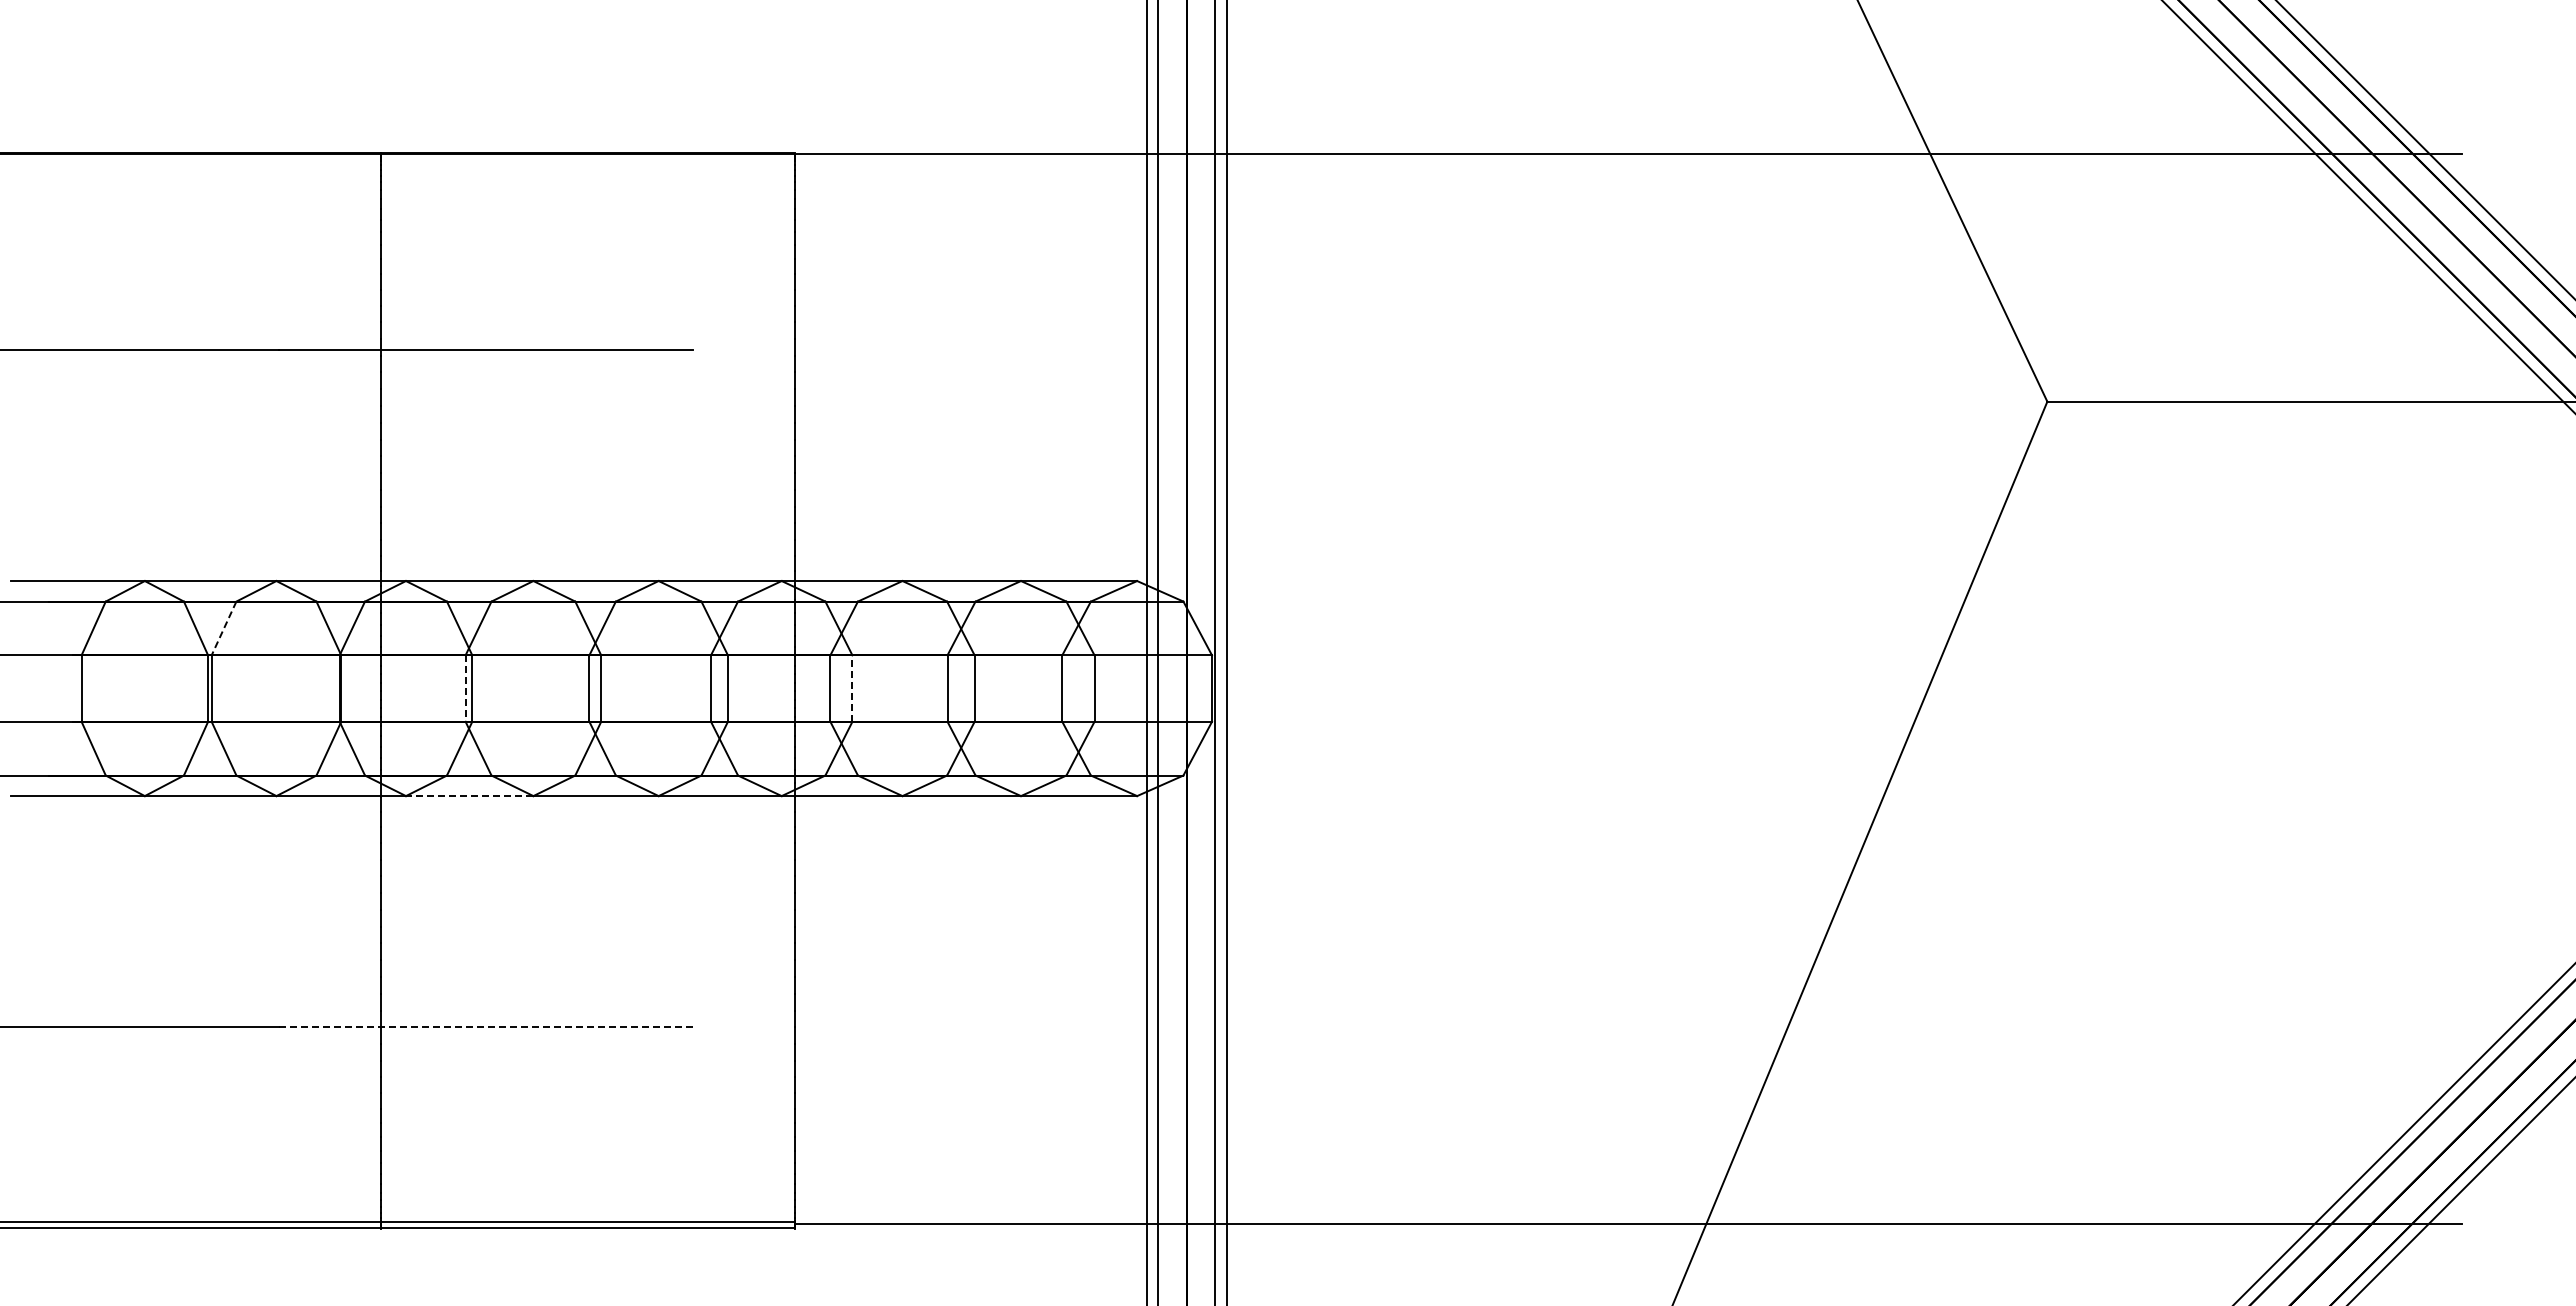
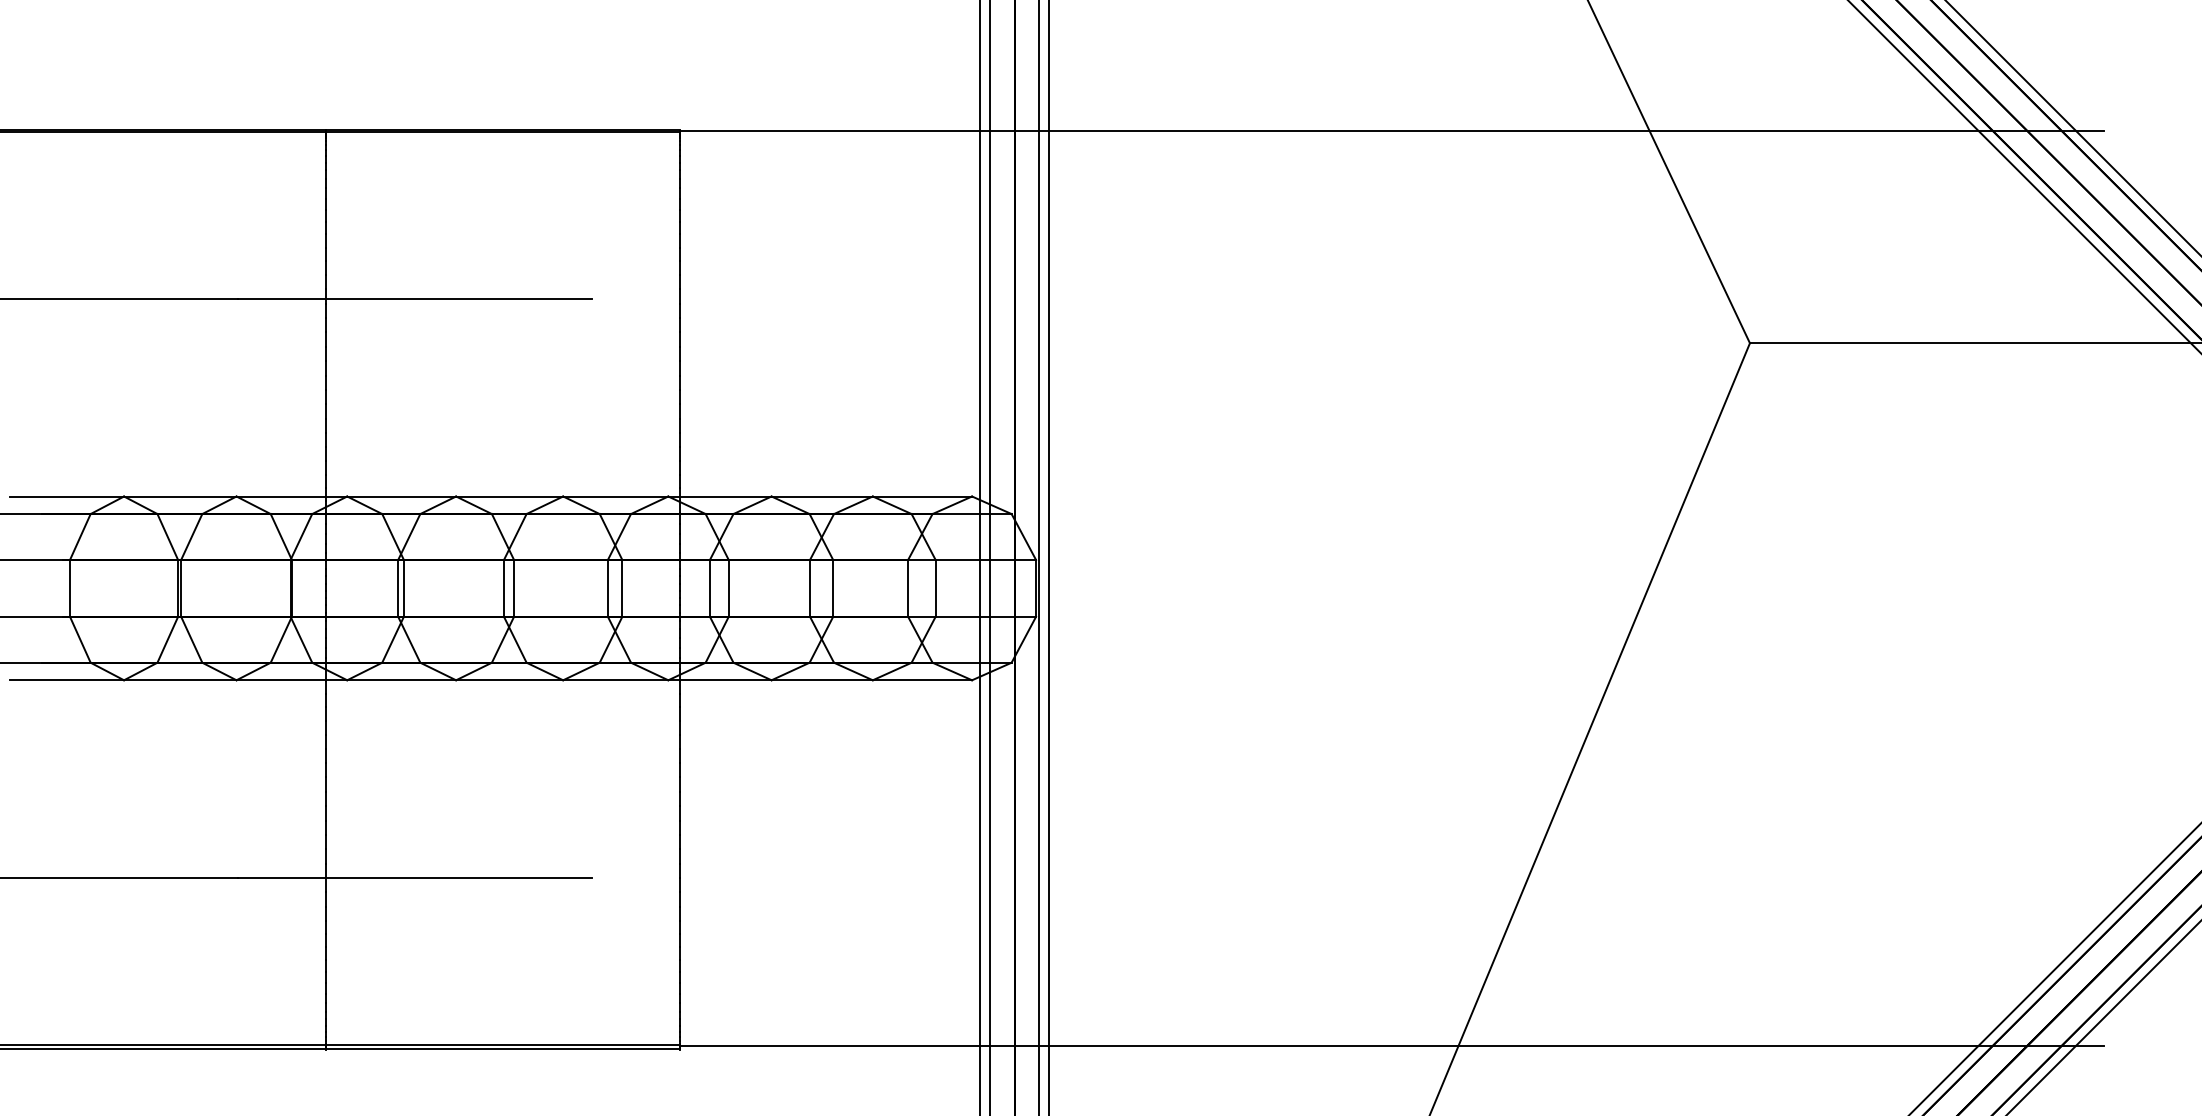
line: (224, 628) -> (192, 537), dashed -> solid
line: (852, 688) -> (728, 588), dashed -> solid
line: (465, 689) -> (398, 589), dashed -> solid
line: (469, 796) -> (401, 680), dashed -> solid
line: (486, 1026) -> (416, 877), dashed -> solid

